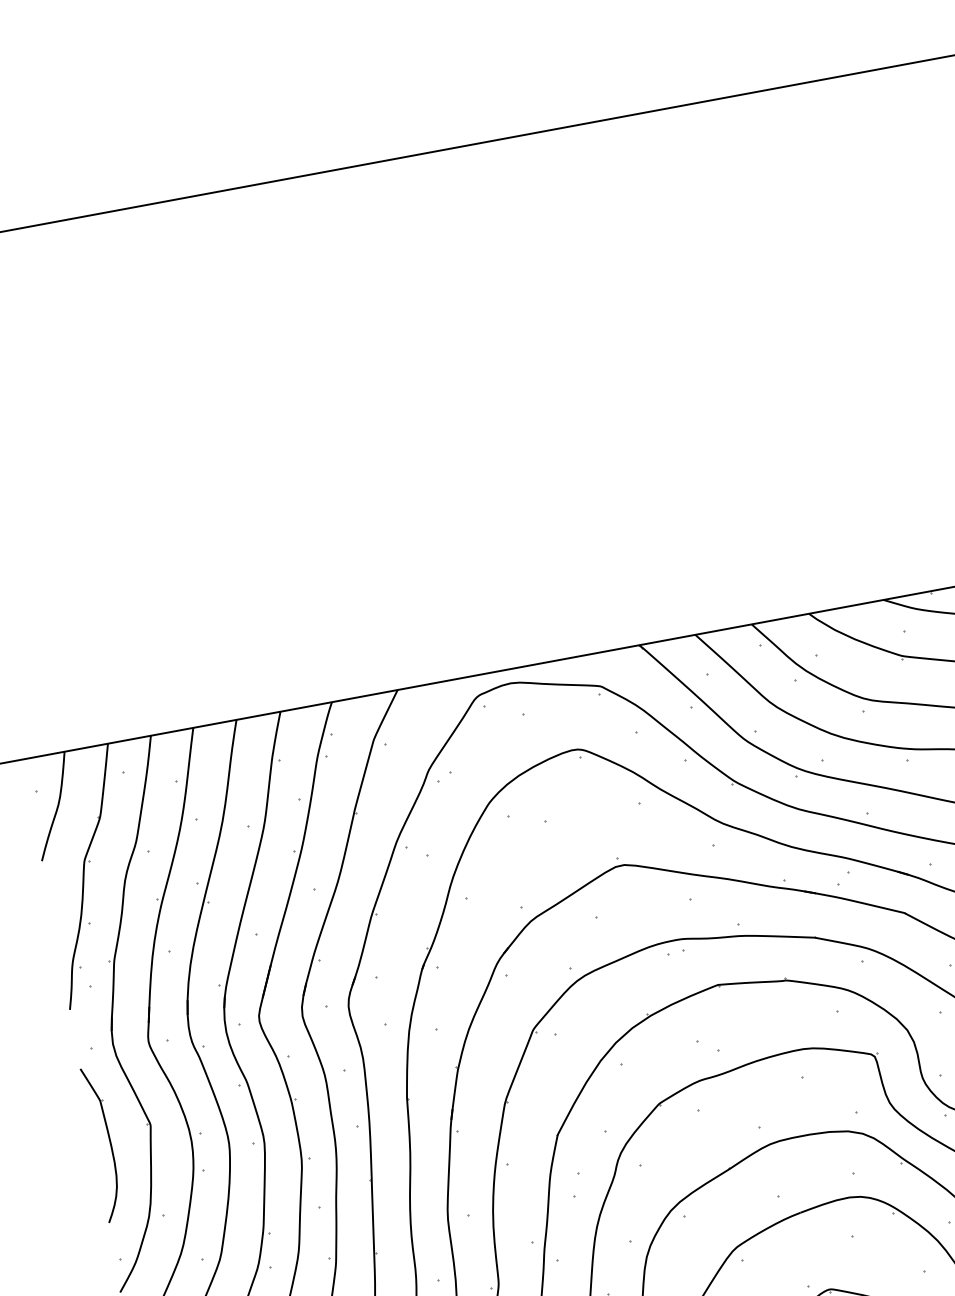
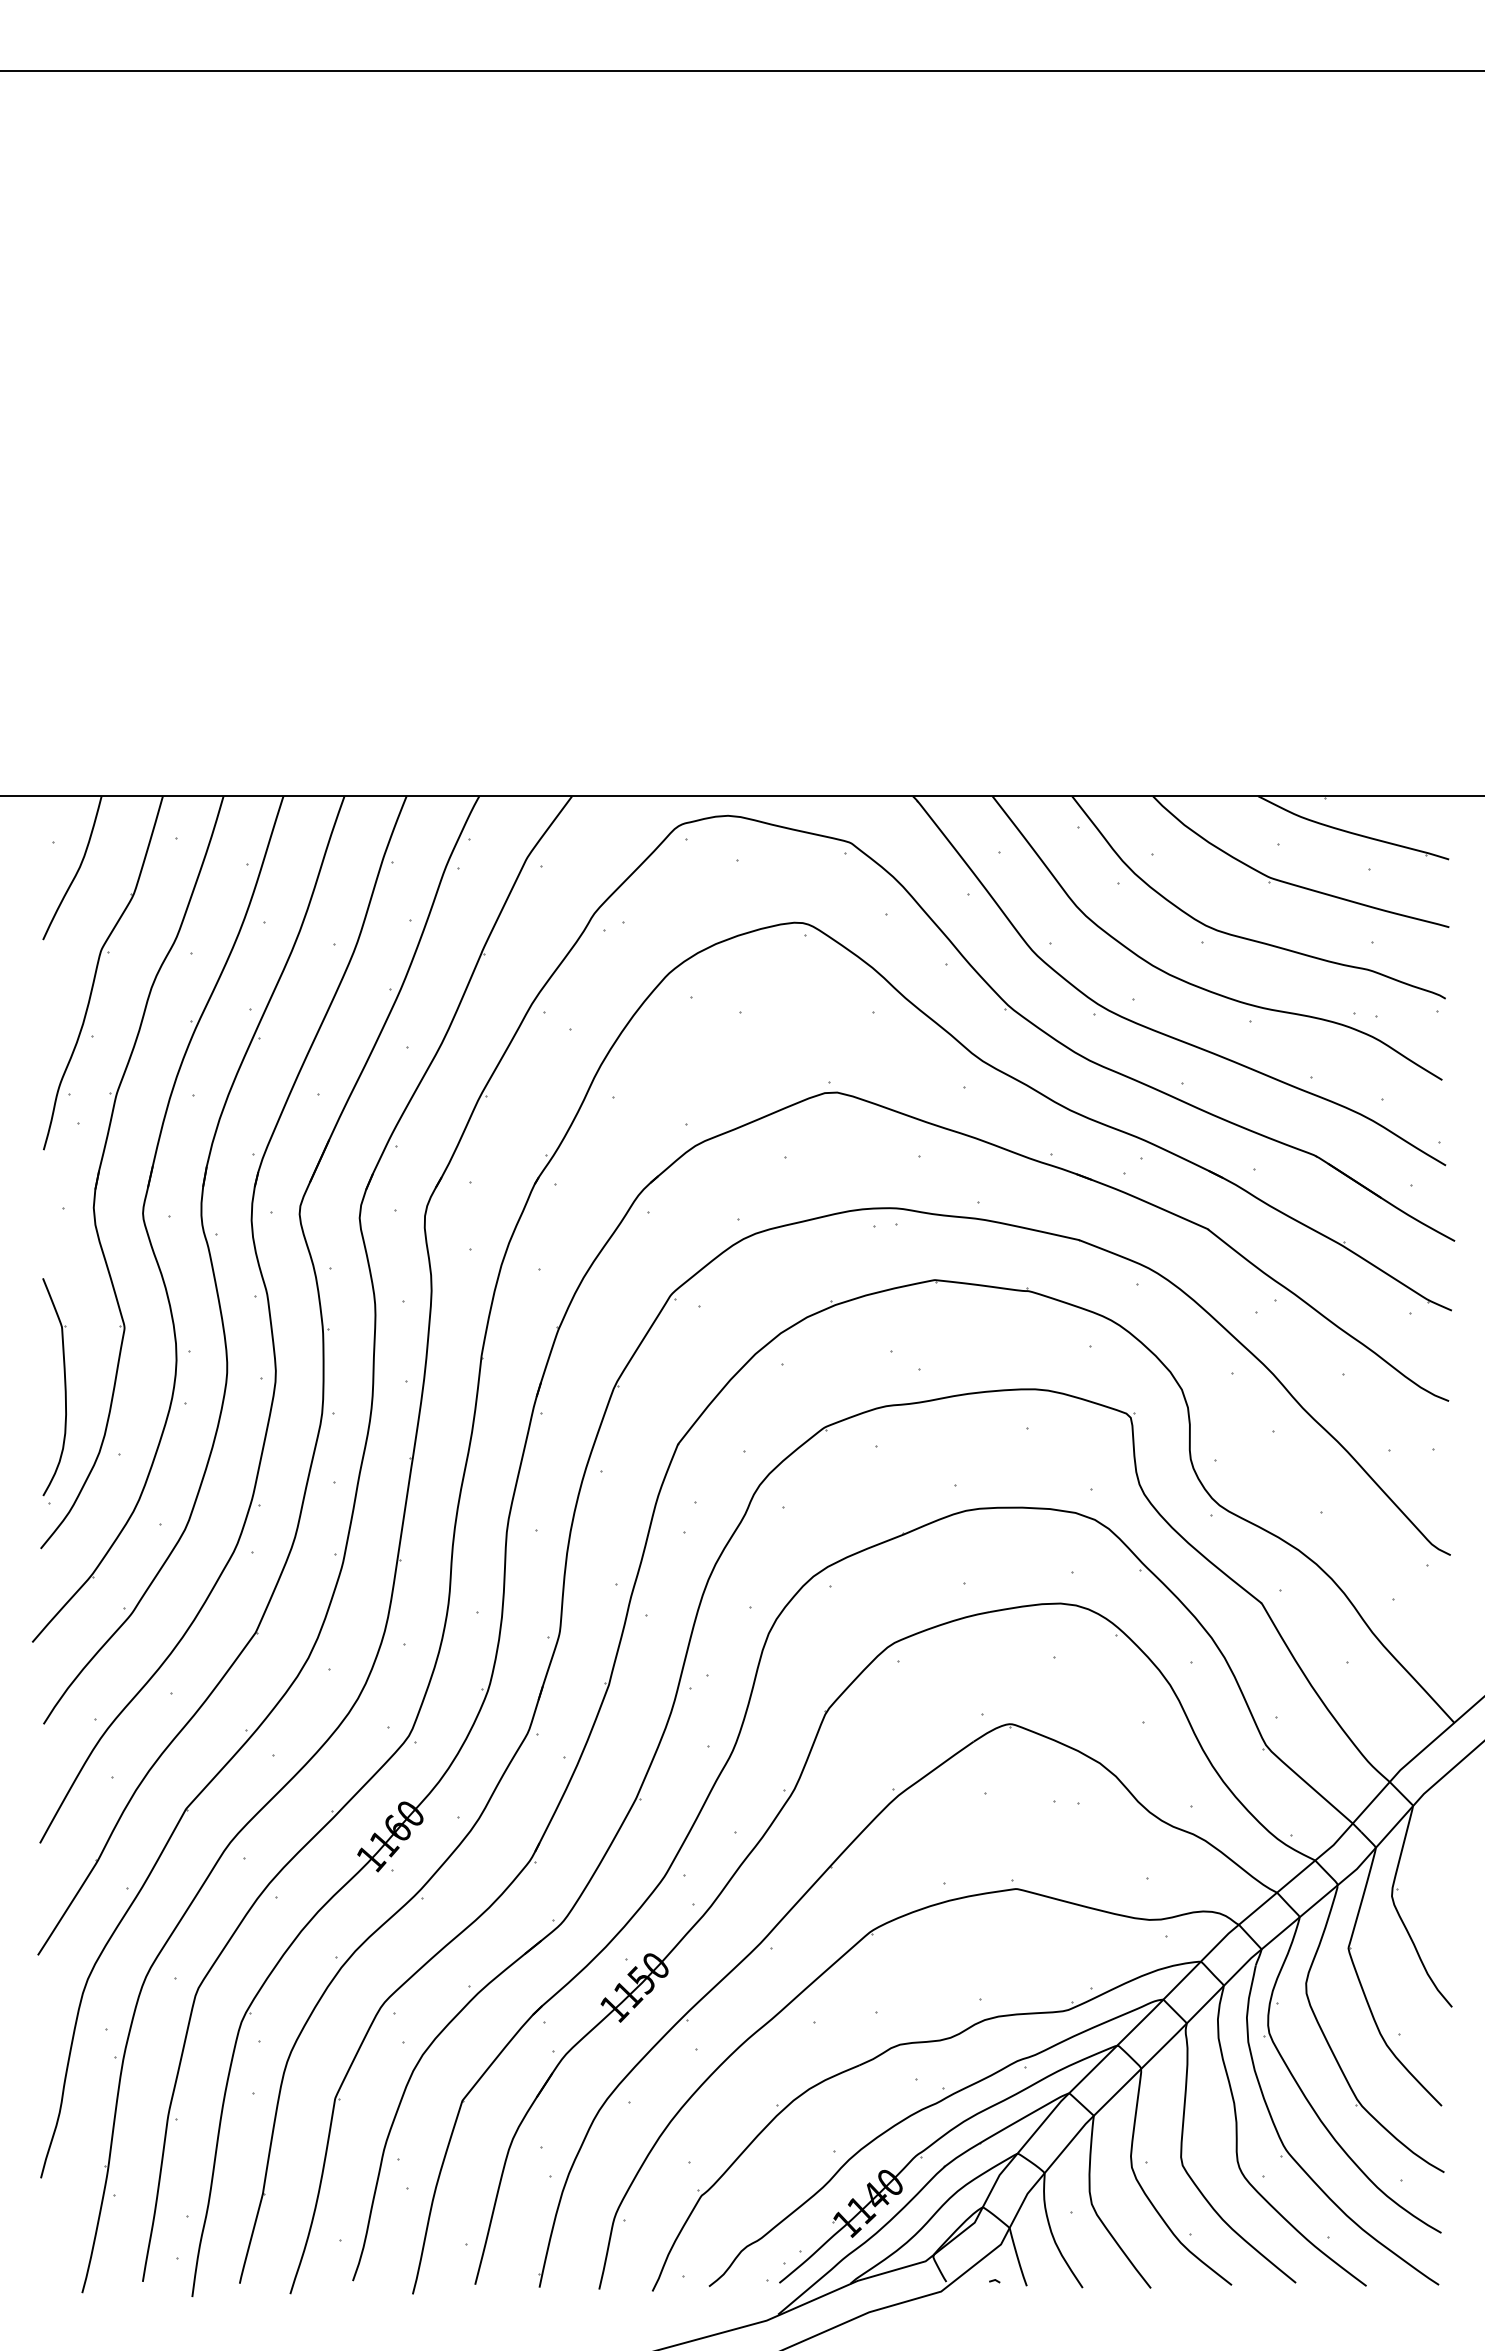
part: (109, 1143) -> (64, 1387), moved

